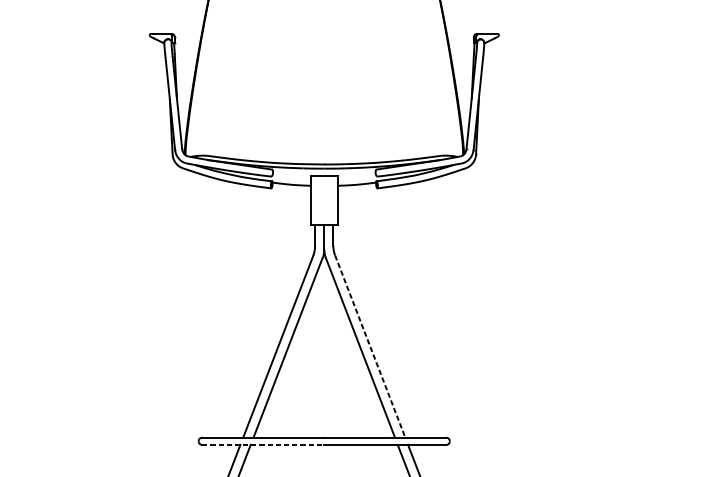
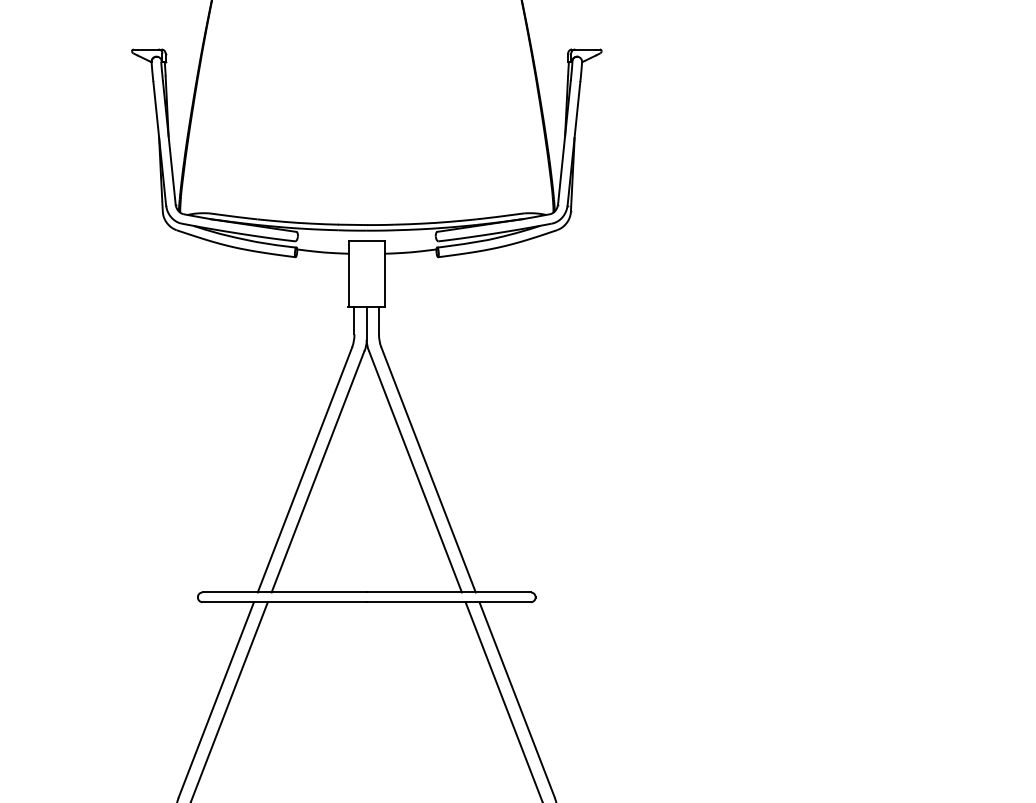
line: (370, 346) -> (428, 470), dashed -> solid
line: (263, 445) -> (285, 602), dashed -> solid

